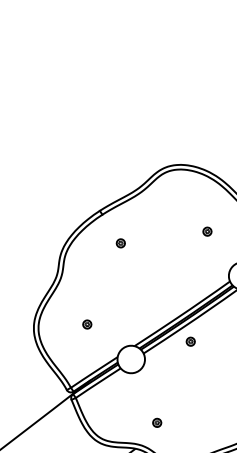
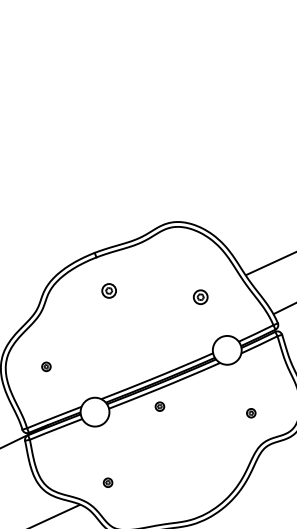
part: (207, 231) -> (200, 297), size x1.6
part: (121, 243) -> (109, 290), size x1.6
part: (87, 324) -> (46, 366), moved

